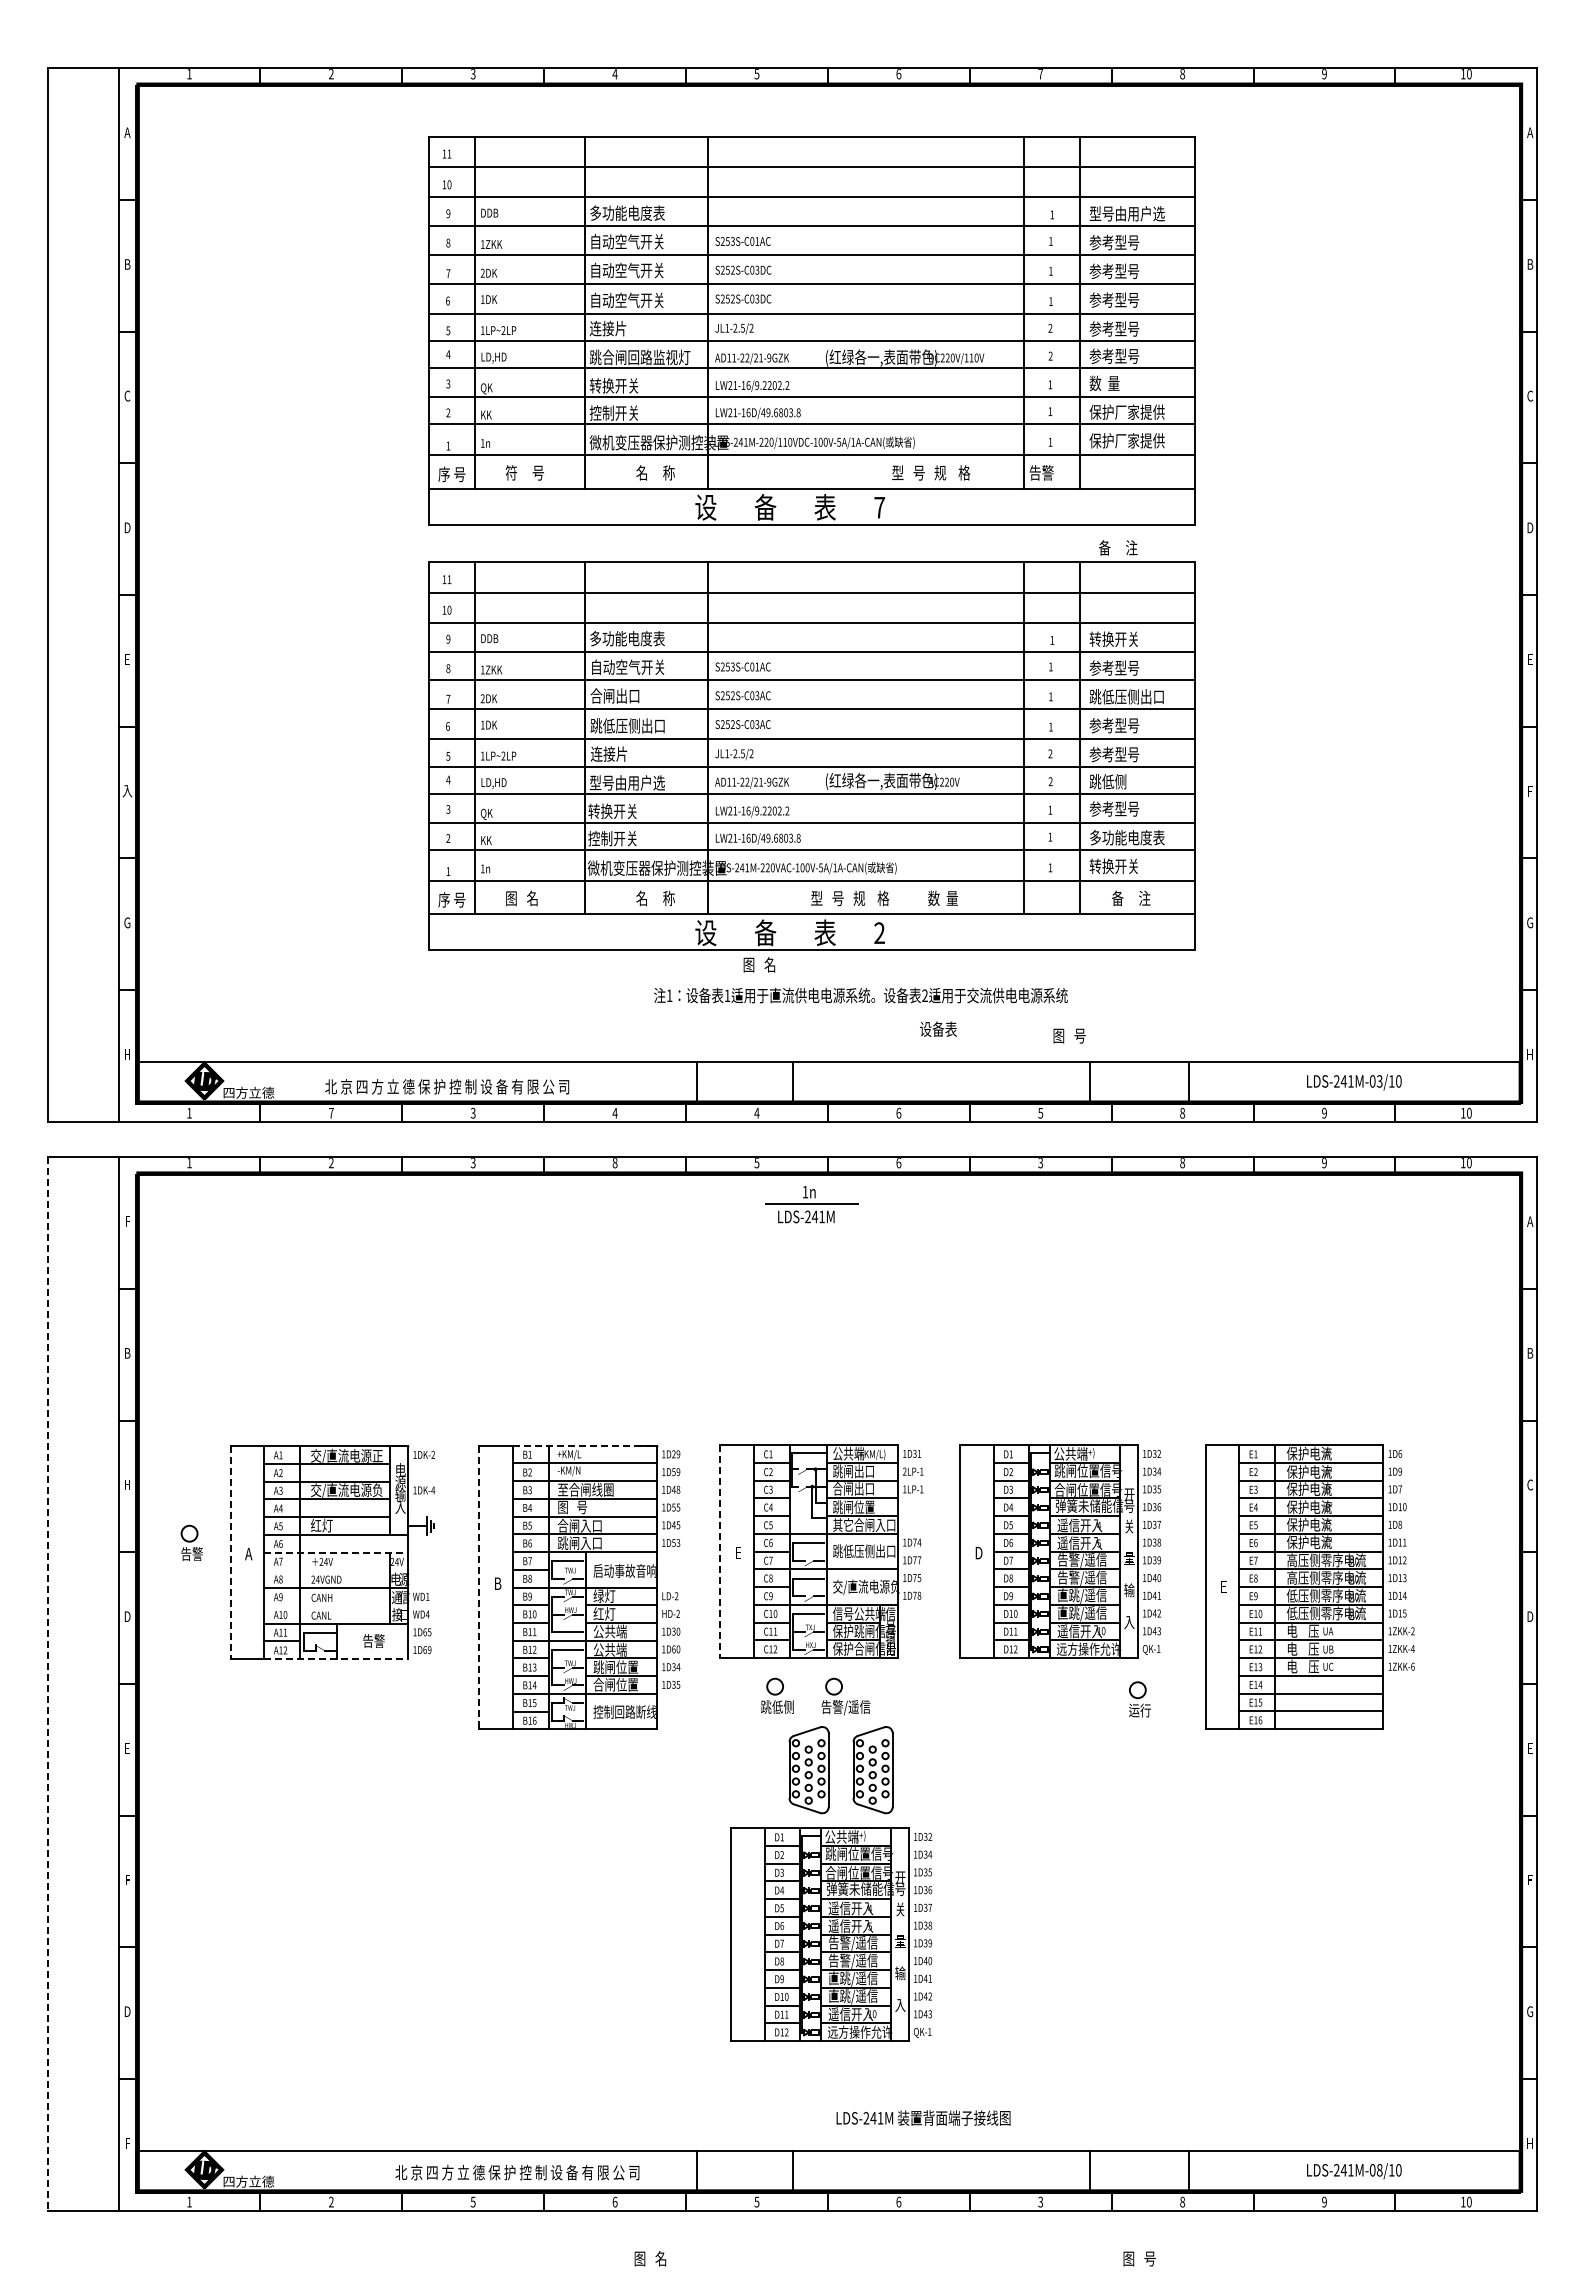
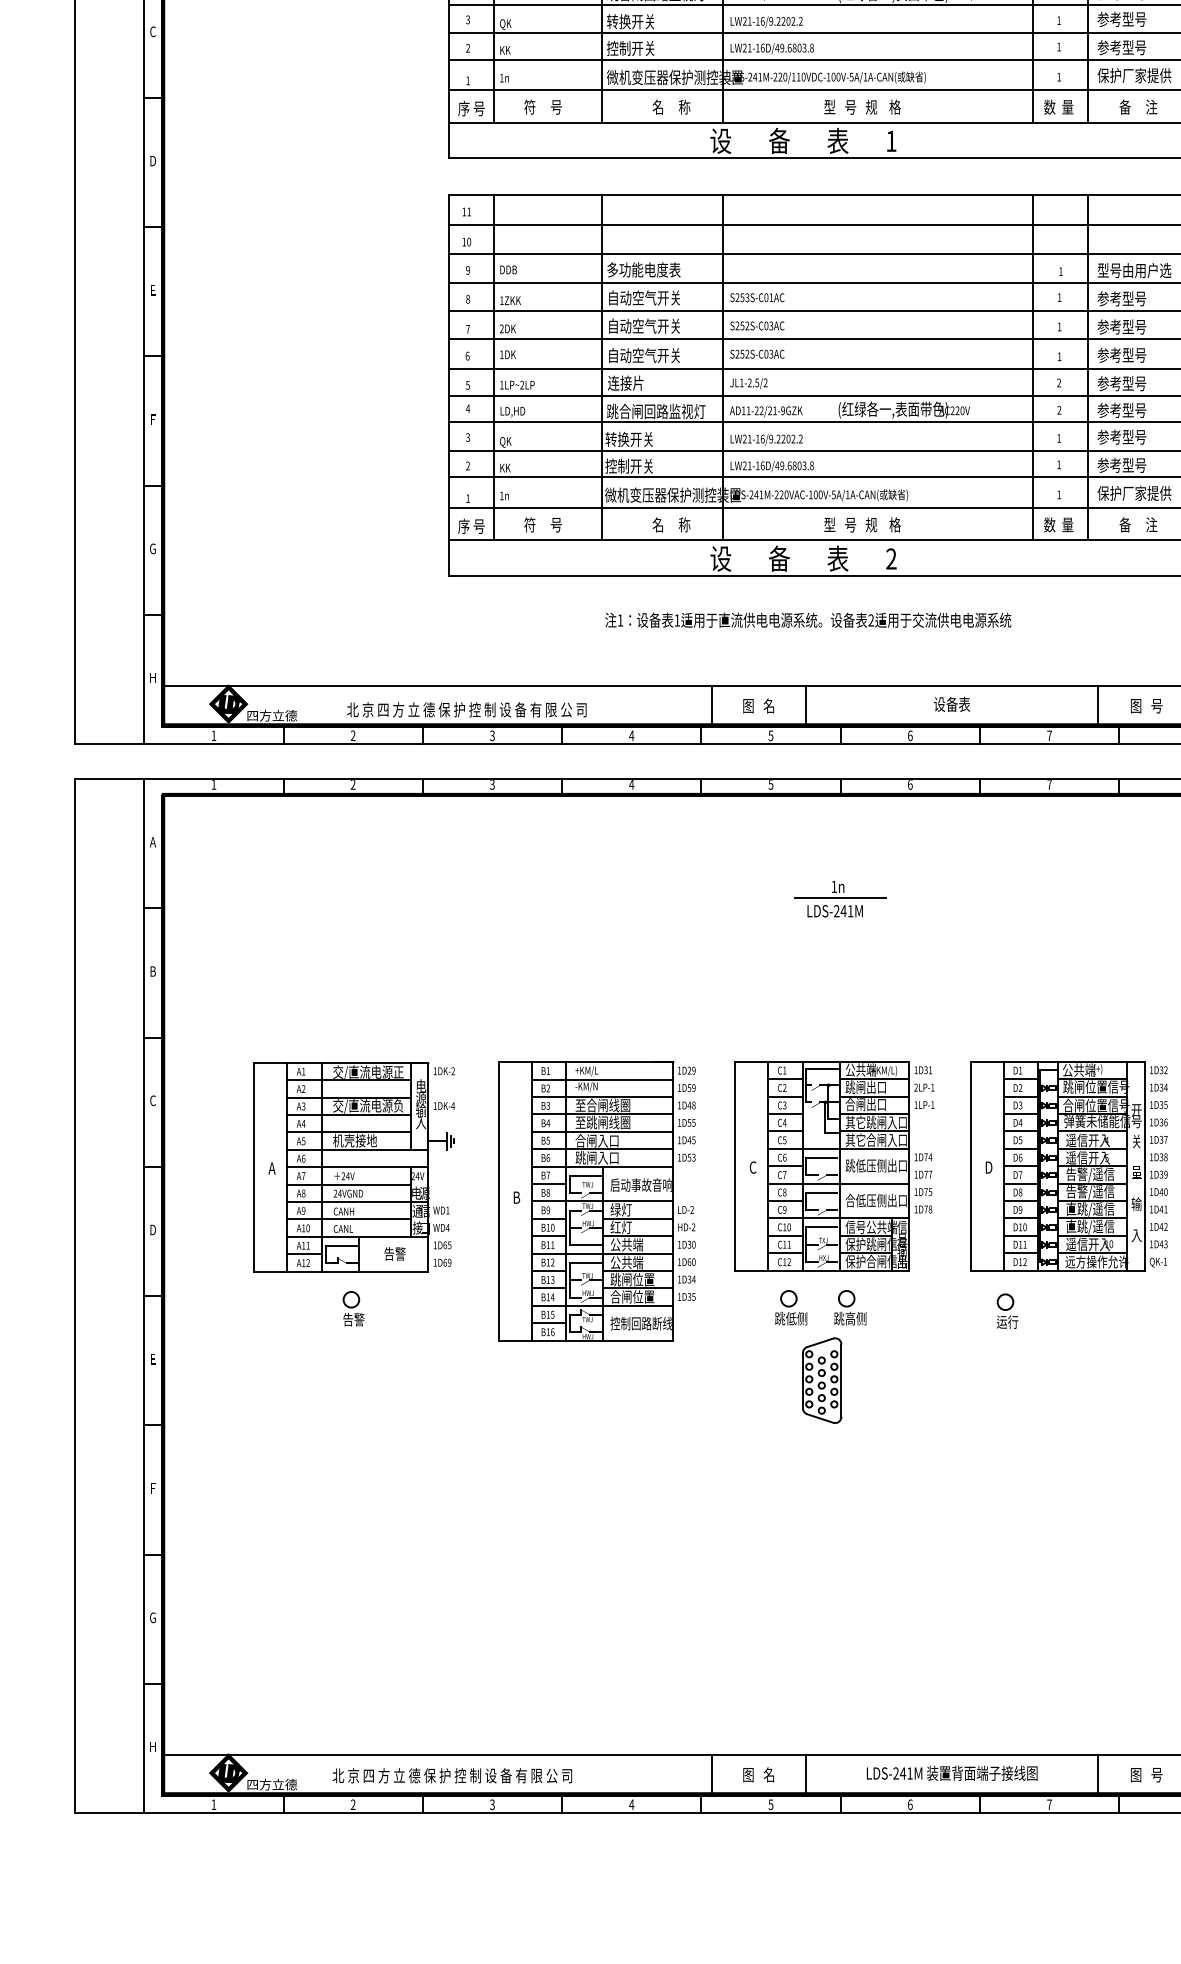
text: (1114, 383) -> (1121, 19), 数  量 -> 参考型号
text: (1126, 411) -> (1133, 46), 保护厂家提供 -> 参考型号
text: (931, 472) -> (862, 106), moved
text: (1046, 472) -> (1055, 106), 告警 -> 数  量
text: (879, 507) -> (891, 141), 7 -> 1
text: (1118, 547) -> (1138, 106), moved
text: (1126, 638) -> (1133, 269), 转换开关 -> 型号由用户选
text: (627, 695) -> (643, 325), 合闸出口 -> 自动空气开关
text: (1126, 696) -> (1133, 326), 跳低压侧出口 -> 参考型号
text: (627, 725) -> (643, 355), 跳低压侧出口 -> 自动空气开关
text: (1114, 781) -> (1121, 410), 跳低侧 -> 参考型号
text: (639, 782) -> (655, 411), 型号由用户选 -> 跳合闸回路监视灯
text: (127, 791) -> (153, 419), 入 -> F
text: (1126, 837) -> (1133, 465), 多功能电度表 -> 参考型号
text: (1126, 866) -> (1133, 493), 转换开关 -> 保护厂家提供
text: (942, 897) -> (1058, 523), moved
text: (524, 898) -> (542, 524), 图   名 -> 符     号
text: (759, 964) -> (758, 705), moved
text: (860, 995) -> (807, 620), moved
text: (938, 1028) -> (952, 703), moved
text: (1069, 1035) -> (1146, 705), moved
text: (331, 1112) -> (353, 735), 7 -> 2
text: (756, 1113) -> (770, 736), 4 -> 5
text: (1040, 1113) -> (1049, 736), 5 -> 7
text: (614, 1163) -> (631, 785), 8 -> 4
text: (1040, 1163) -> (1049, 785), 3 -> 7
part: (811, 1204) -> (840, 899), moved
text: (127, 1221) -> (153, 842), F -> A
line: (584, 1445) -> (601, 1061), dashed -> solid
text: (127, 1484) -> (153, 1100), H -> C
text: (585, 1507) -> (602, 1122), 图   号 -> 至跳闸线圈
text: (864, 1507) -> (876, 1122), 跳闸位置 -> 其它跳闸入口
text: (333, 1525) -> (355, 1140), 红灯 -> 机壳接地
part: (191, 1542) -> (353, 1308), moved
line: (336, 1552) -> (358, 1167), dashed -> solid
line: (720, 1552) -> (735, 1167), dashed -> solid
text: (738, 1552) -> (752, 1167), E -> C
line: (230, 1553) -> (254, 1167), dashed -> solid
line: (327, 1570) -> (349, 1184), added
line: (479, 1587) -> (498, 1201), dashed -> solid
text: (866, 1587) -> (878, 1201), 交/直流电源负 -> 合低压侧出口
line: (327, 1605) -> (349, 1219), added
line: (336, 1659) -> (358, 1272), dashed -> solid
line: (47, 1683) -> (74, 1295), dashed -> solid
part: (1139, 1699) -> (1007, 1311), moved
text: (845, 1707) -> (857, 1319), 告警/遥信 -> 跳高侧
part: (872, 1770) -> (884, 1381), removed
part: (831, 1934) -> (844, 1542), removed
text: (127, 2011) -> (153, 1617), D -> G
text: (923, 2117) -> (952, 1772), moved
text: (127, 2143) -> (153, 1747), F -> H
text: (517, 2172) -> (452, 1775), moved
text: (473, 2200) -> (492, 1803), 5 -> 3
text: (614, 2201) -> (631, 1804), 6 -> 4
text: (1040, 2201) -> (1049, 1804), 3 -> 7
text: (650, 2258) -> (758, 1774), moved
text: (1139, 2258) -> (1146, 1774), moved

